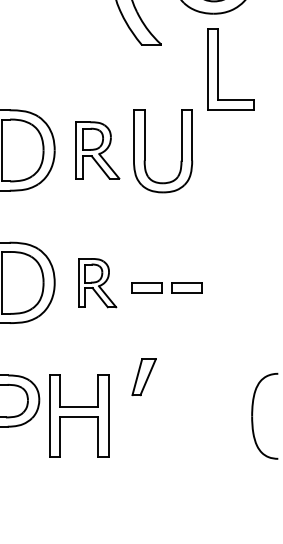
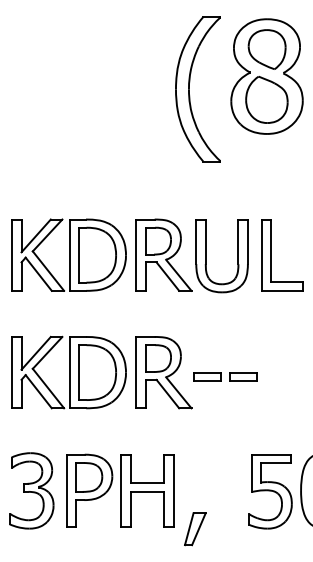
part: (218, 69) -> (271, 255), moved
part: (97, 149) -> (163, 254), size x1.43
part: (97, 282) -> (163, 372), size x1.67
part: (144, 377) -> (195, 529), moved
part: (217, 416) -> (270, 491), added

